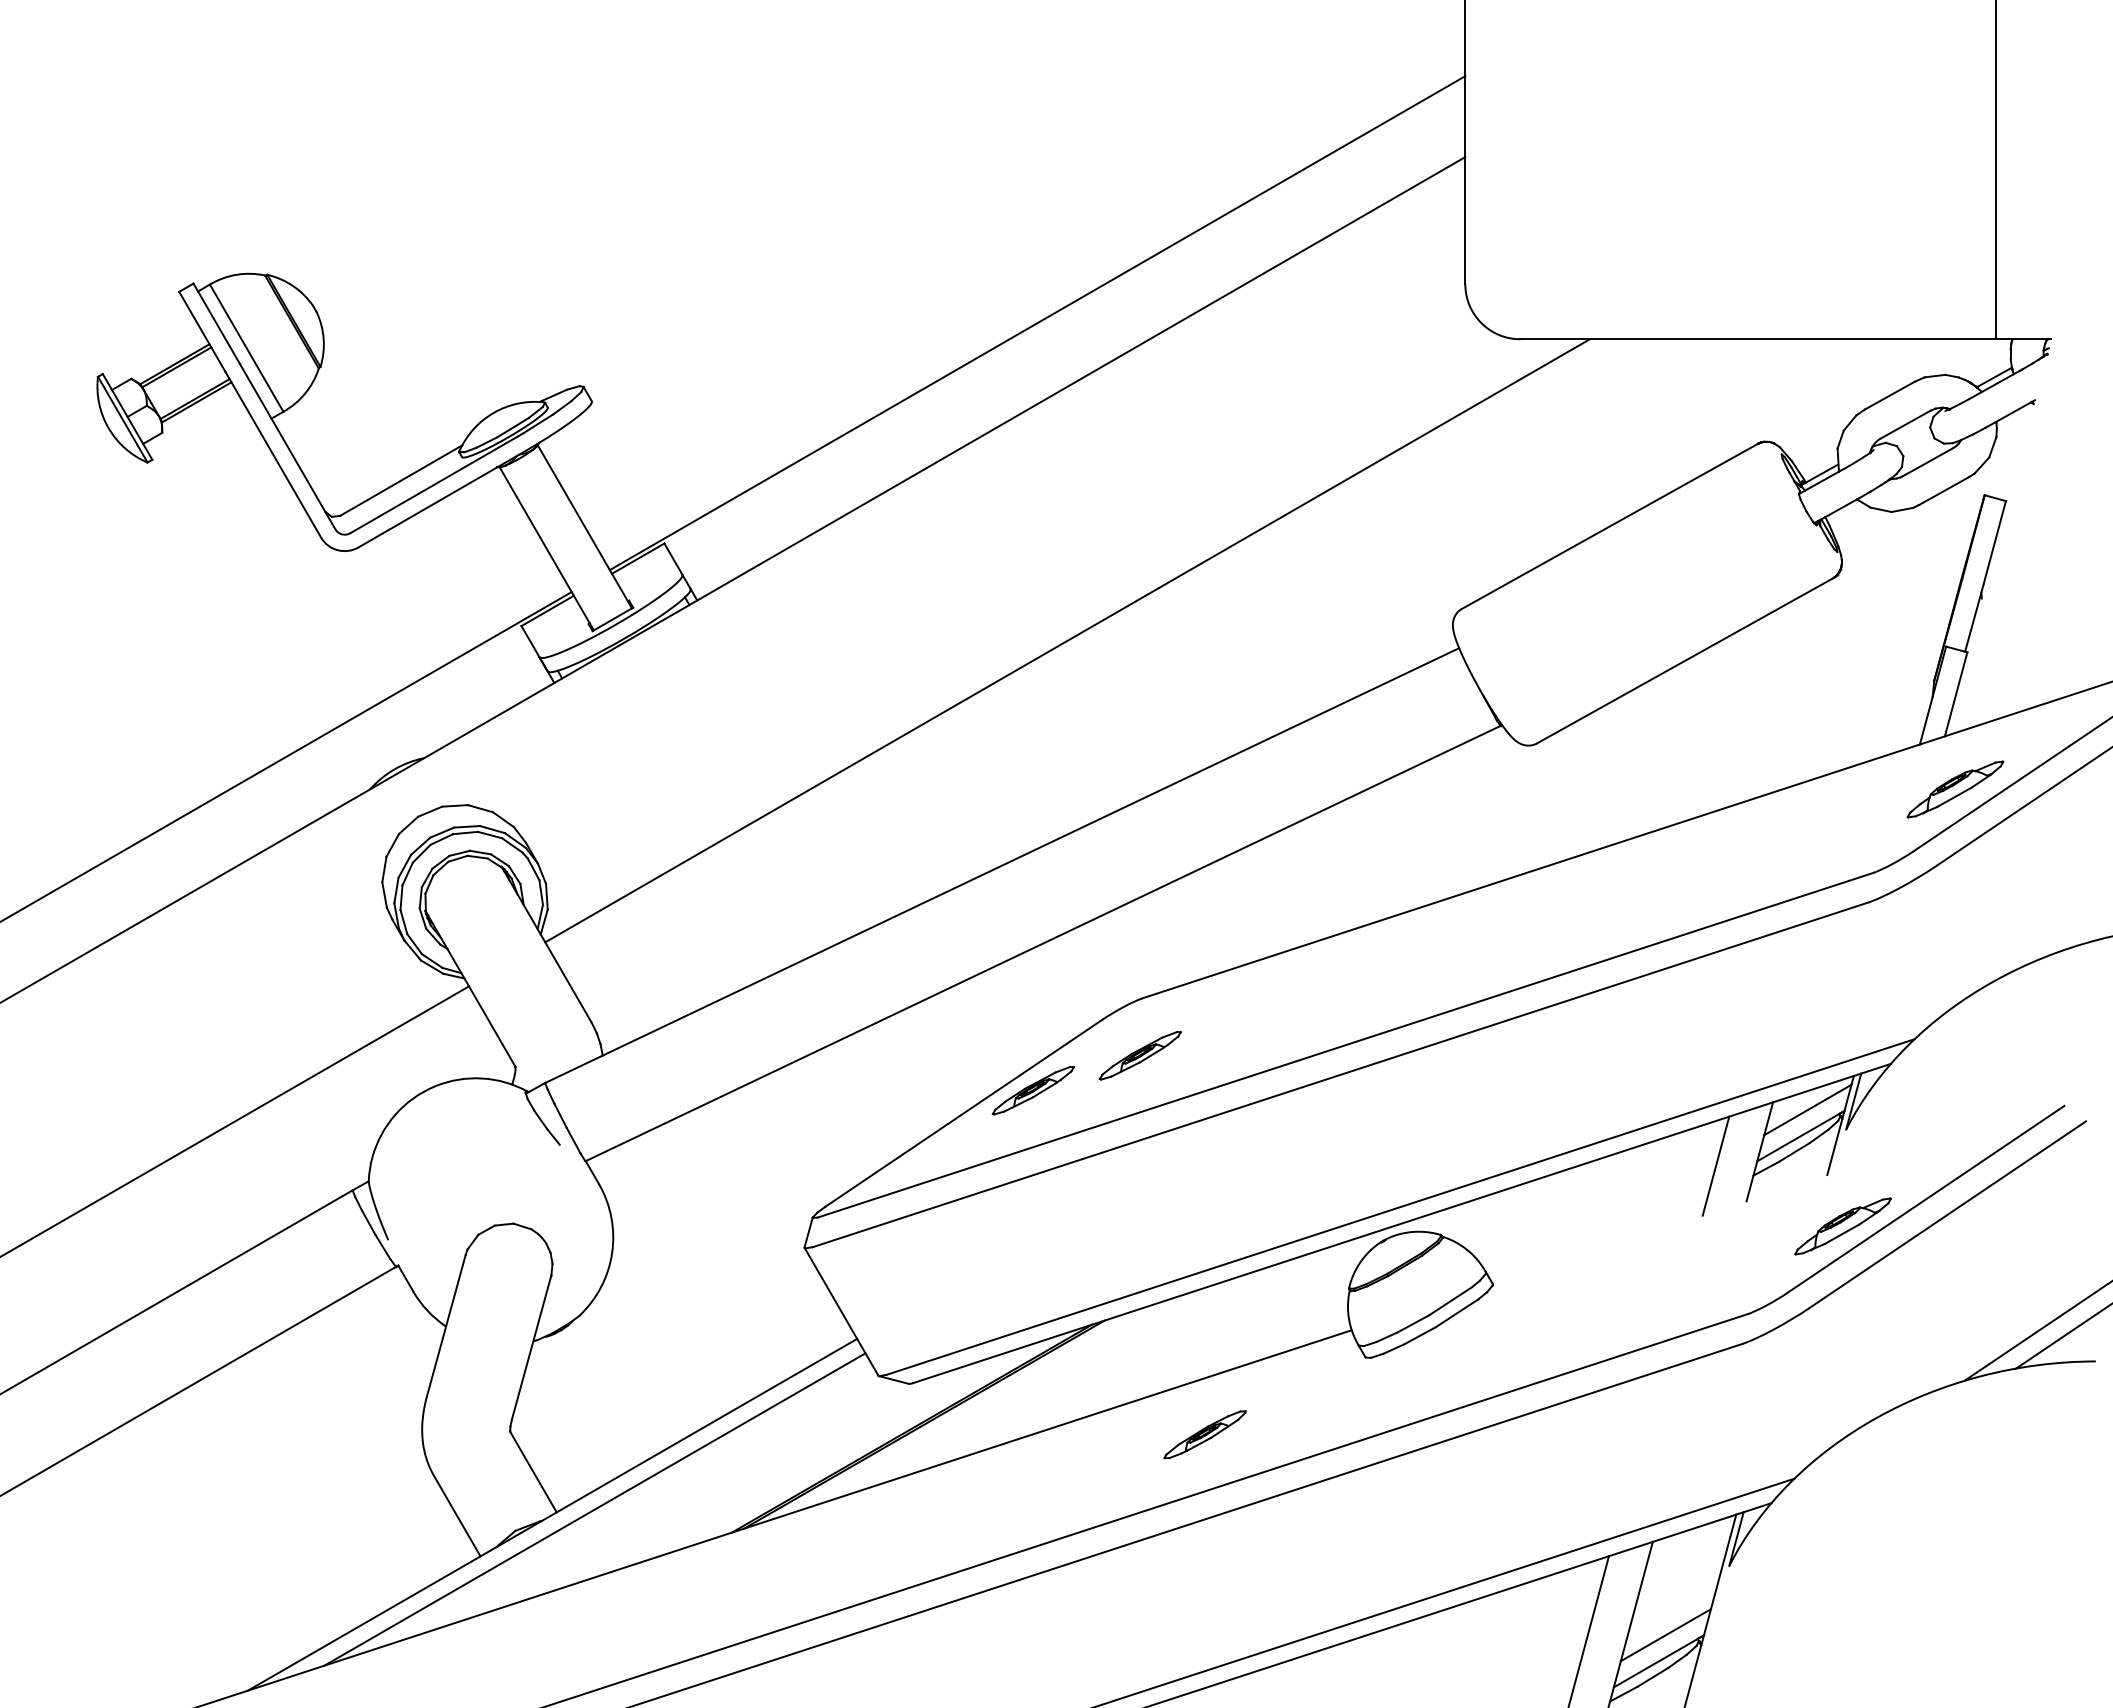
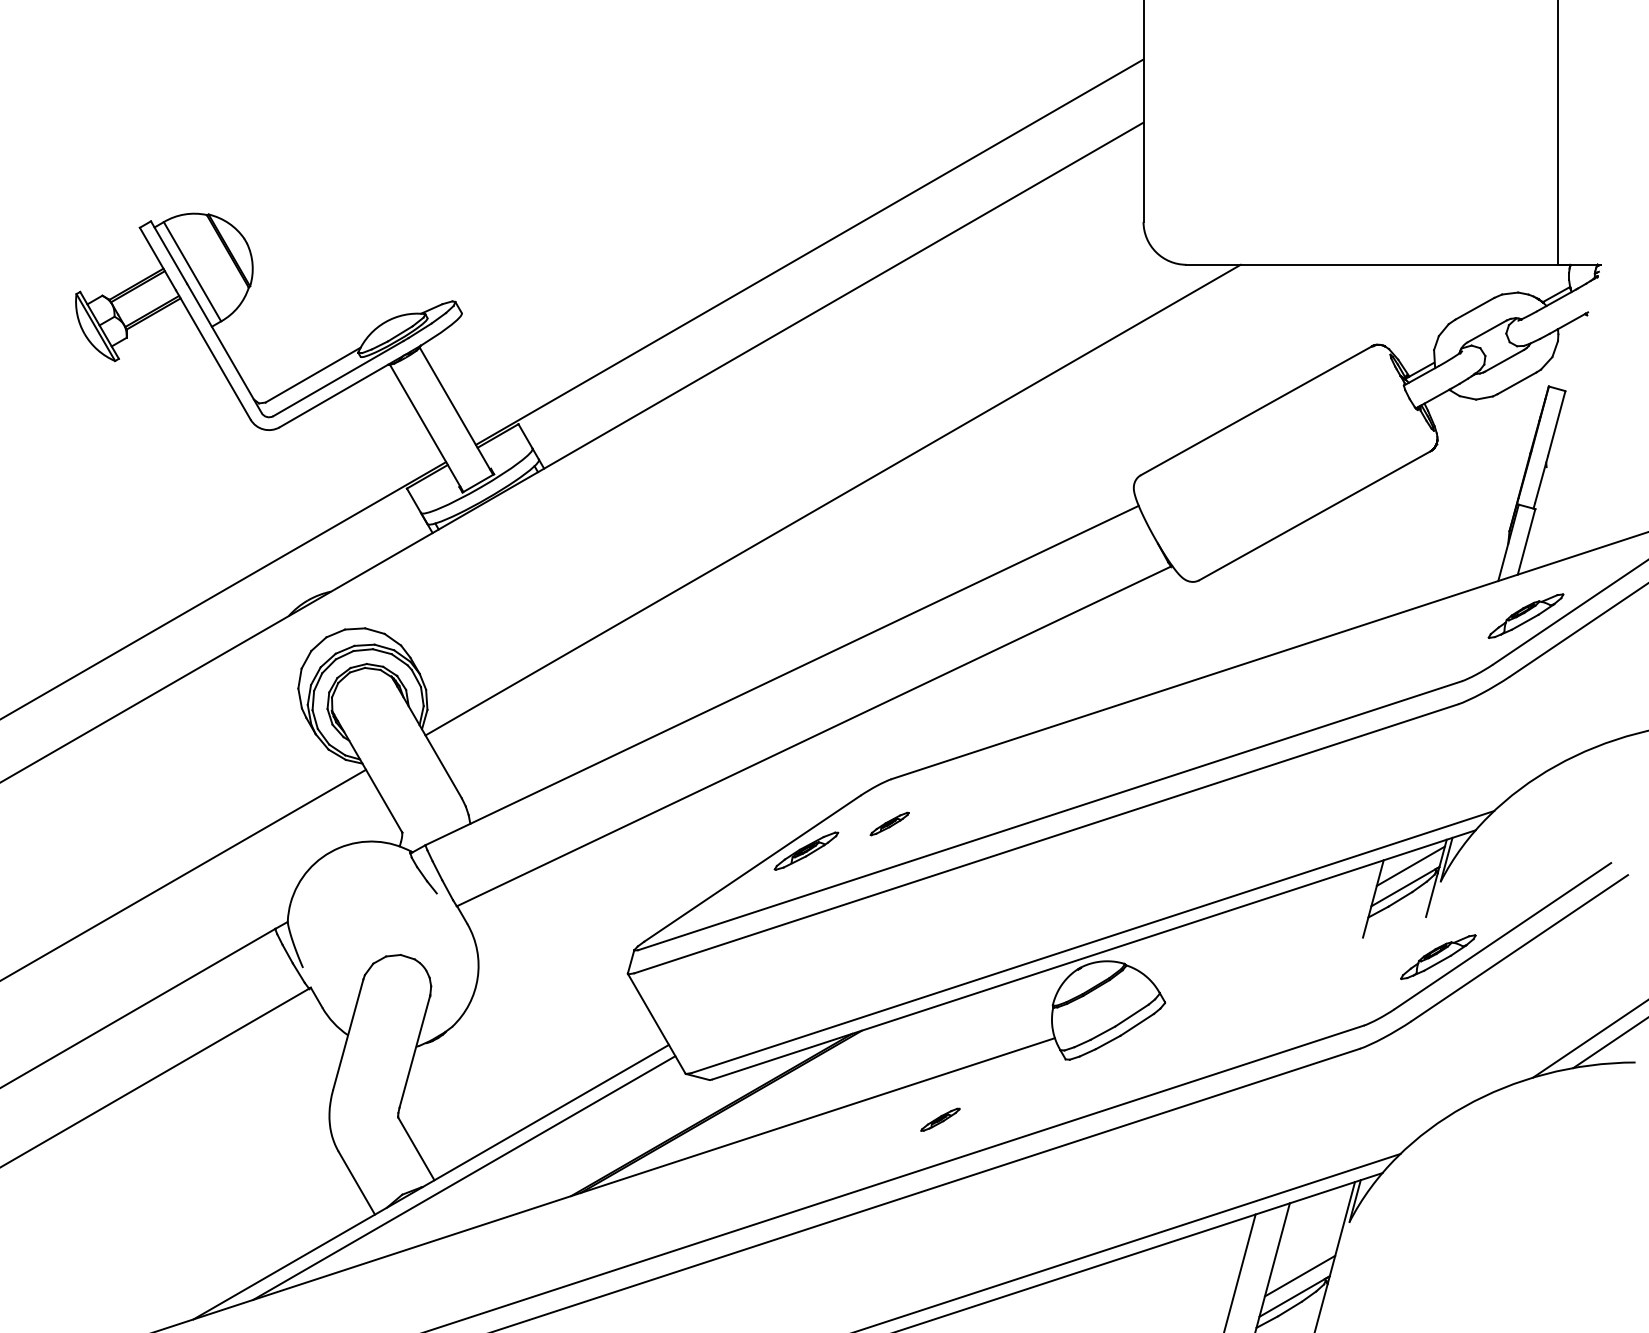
part: (1139, 1055) -> (889, 823), size x0.6
line: (1715, 1165) -> (1338, 909), removed
part: (1204, 1434) -> (939, 1119), size x0.6

